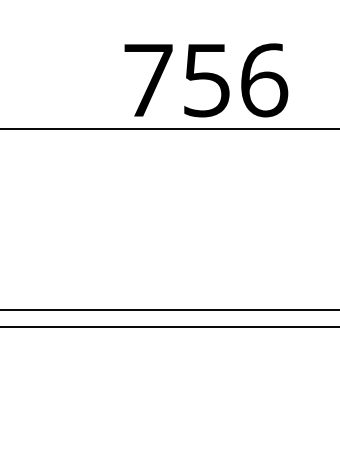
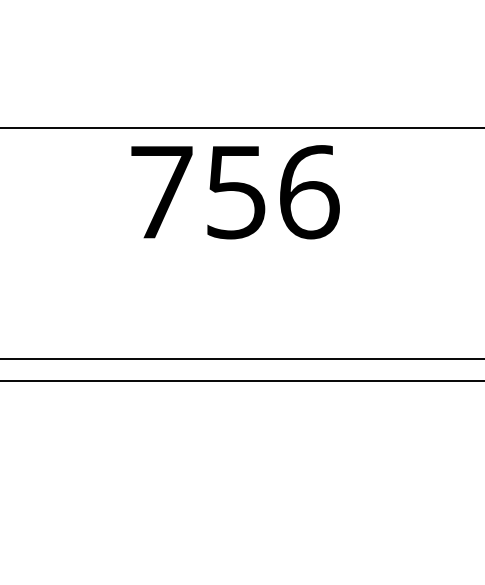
text: (206, 80) -> (235, 192), moved

